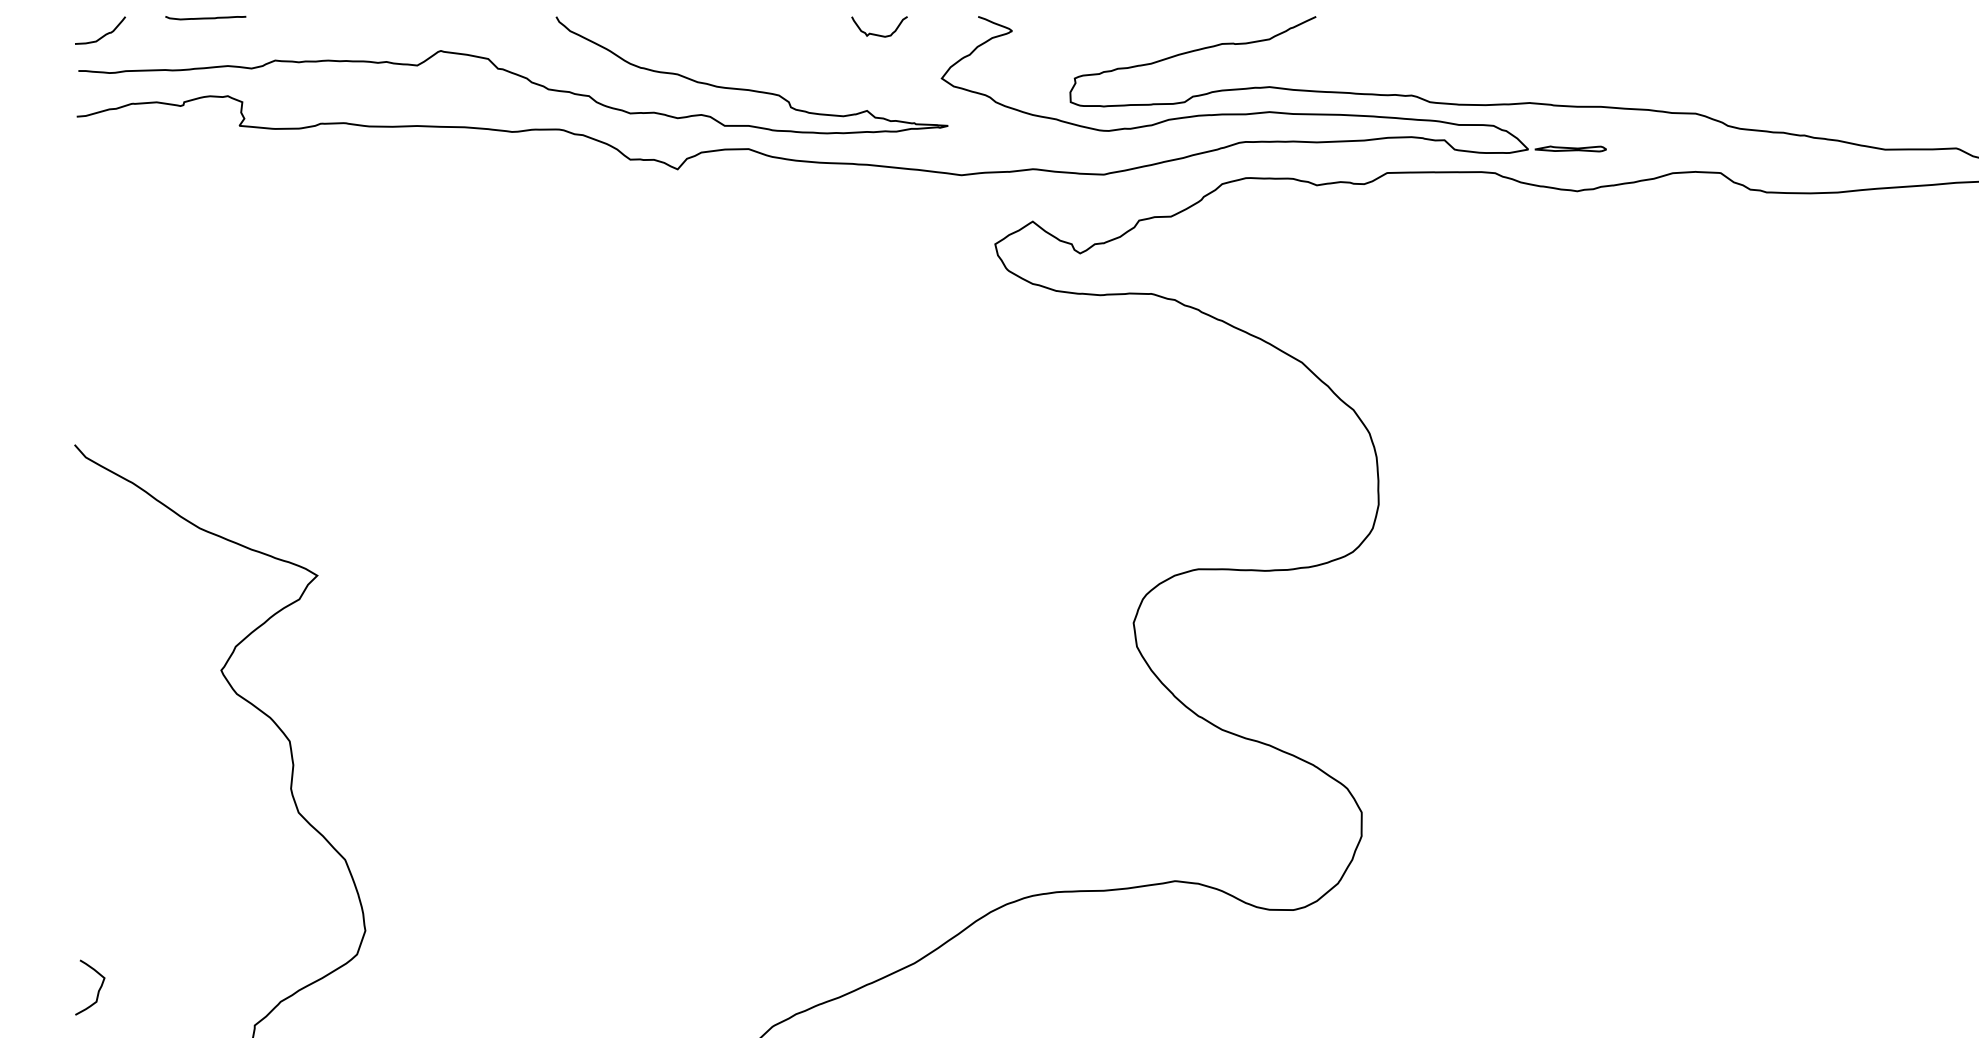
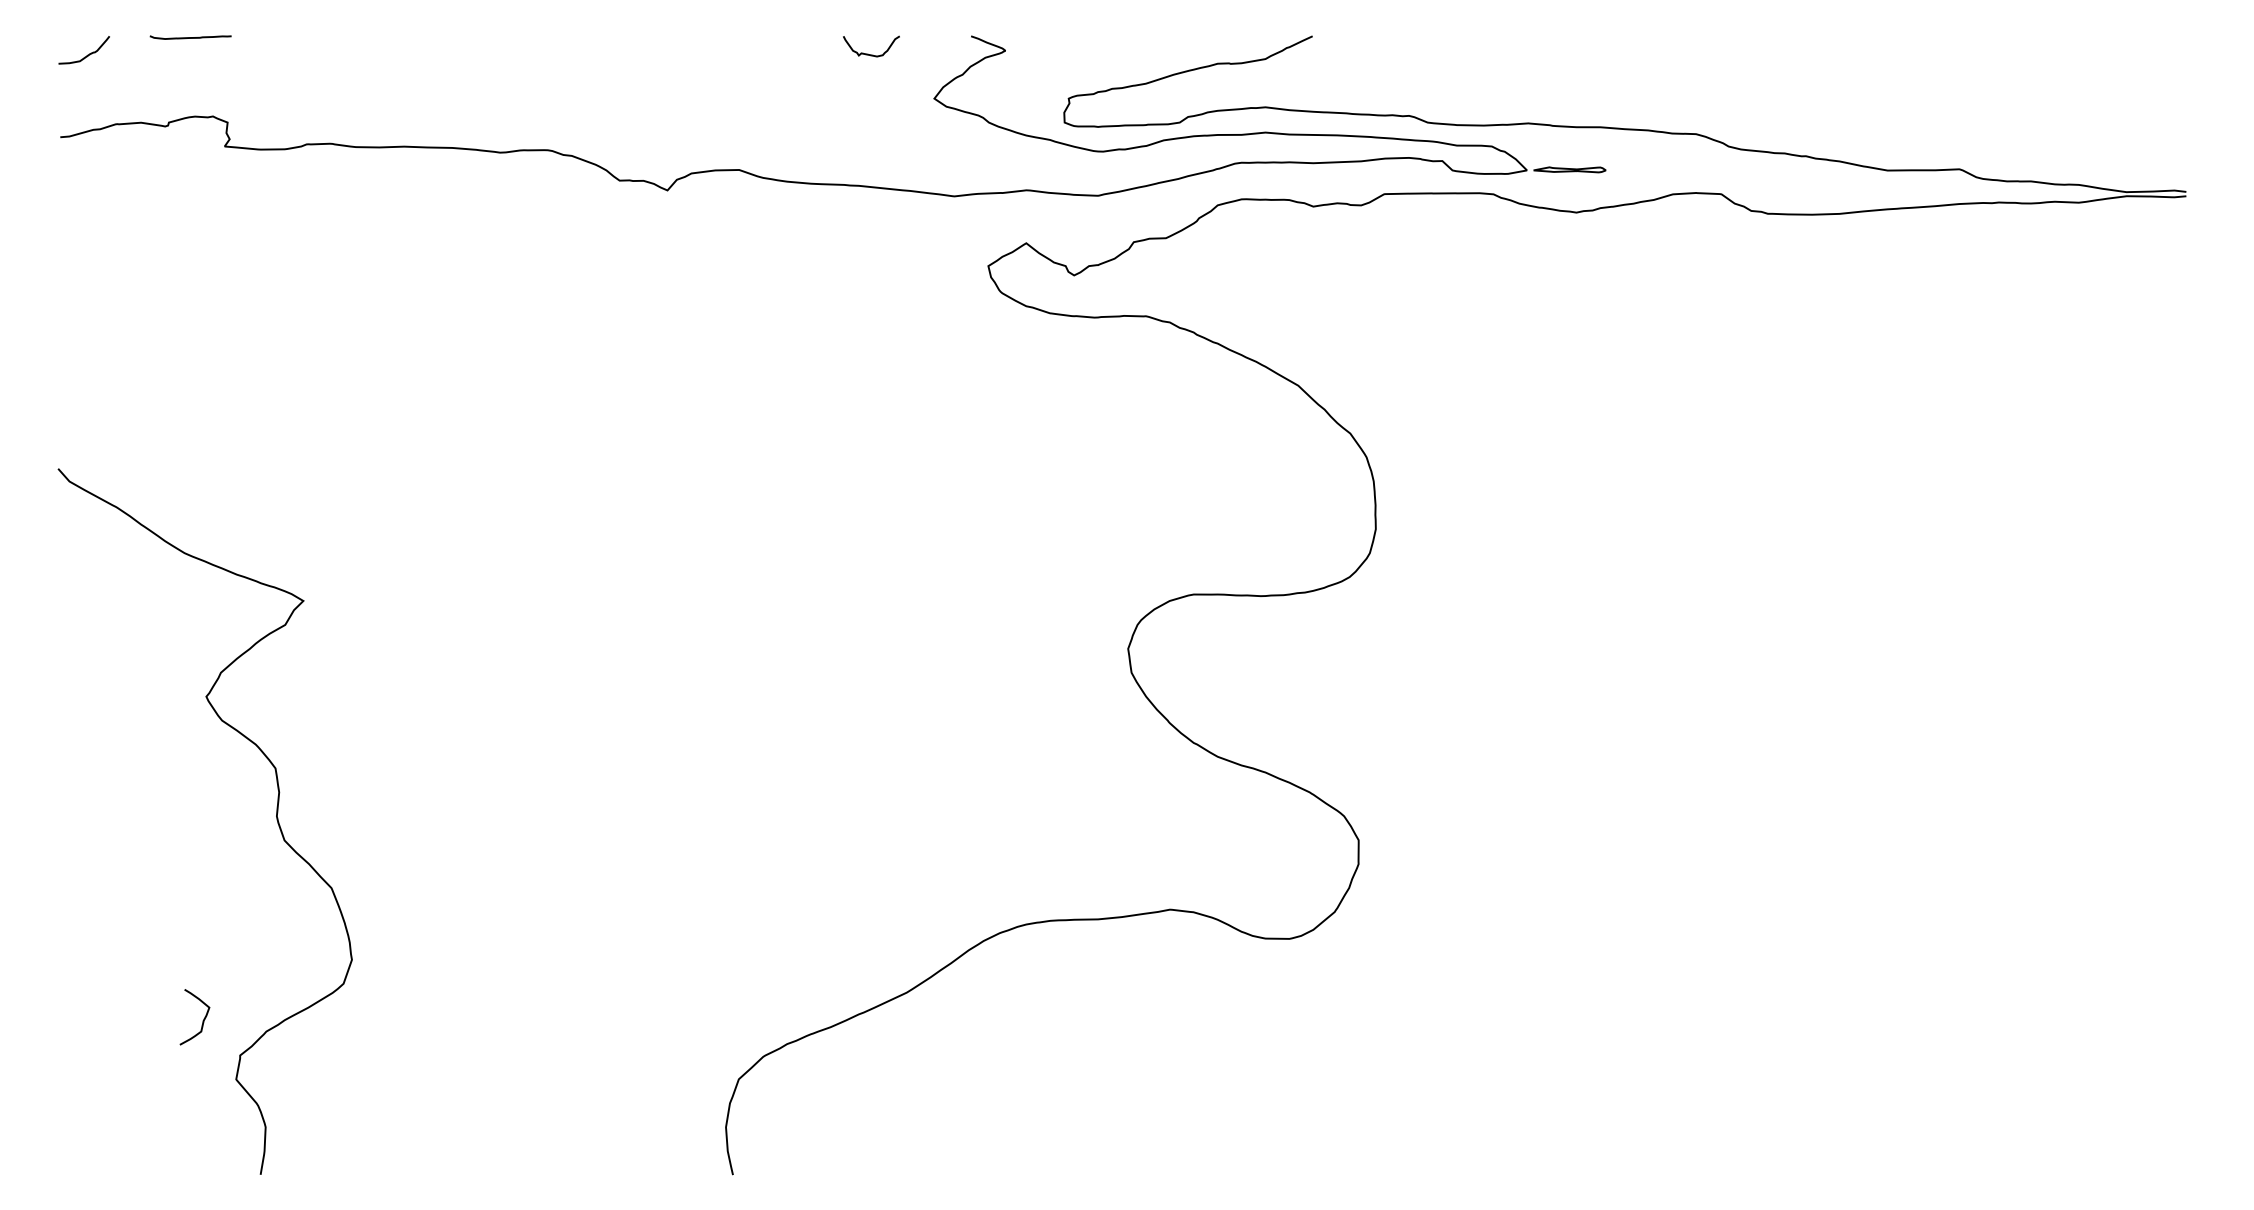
curve: (513, 74) -> (501, 94), removed
curve: (97, 990) -> (202, 1020), moved

